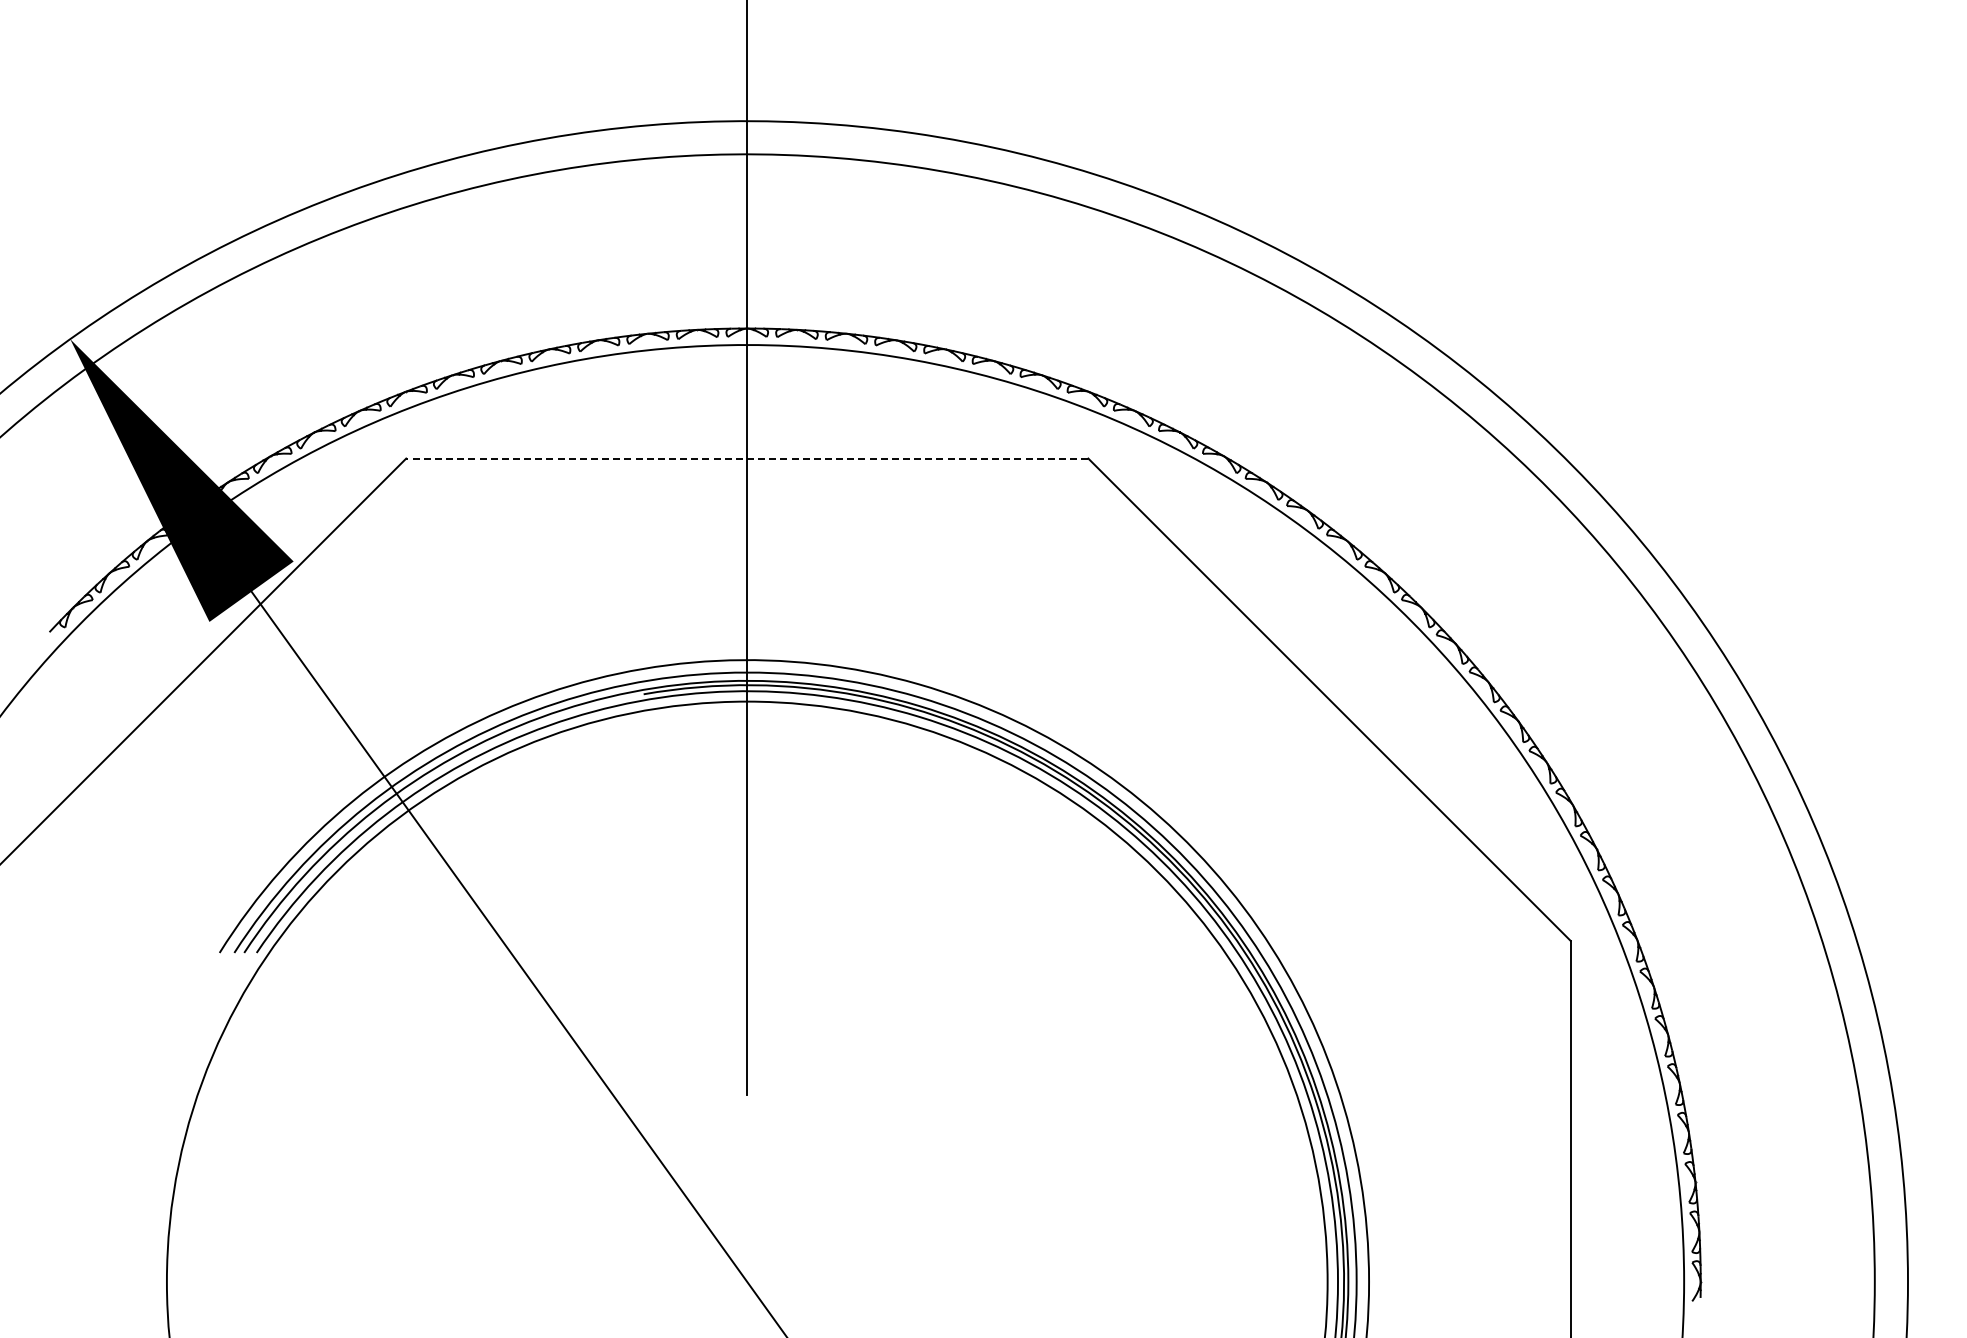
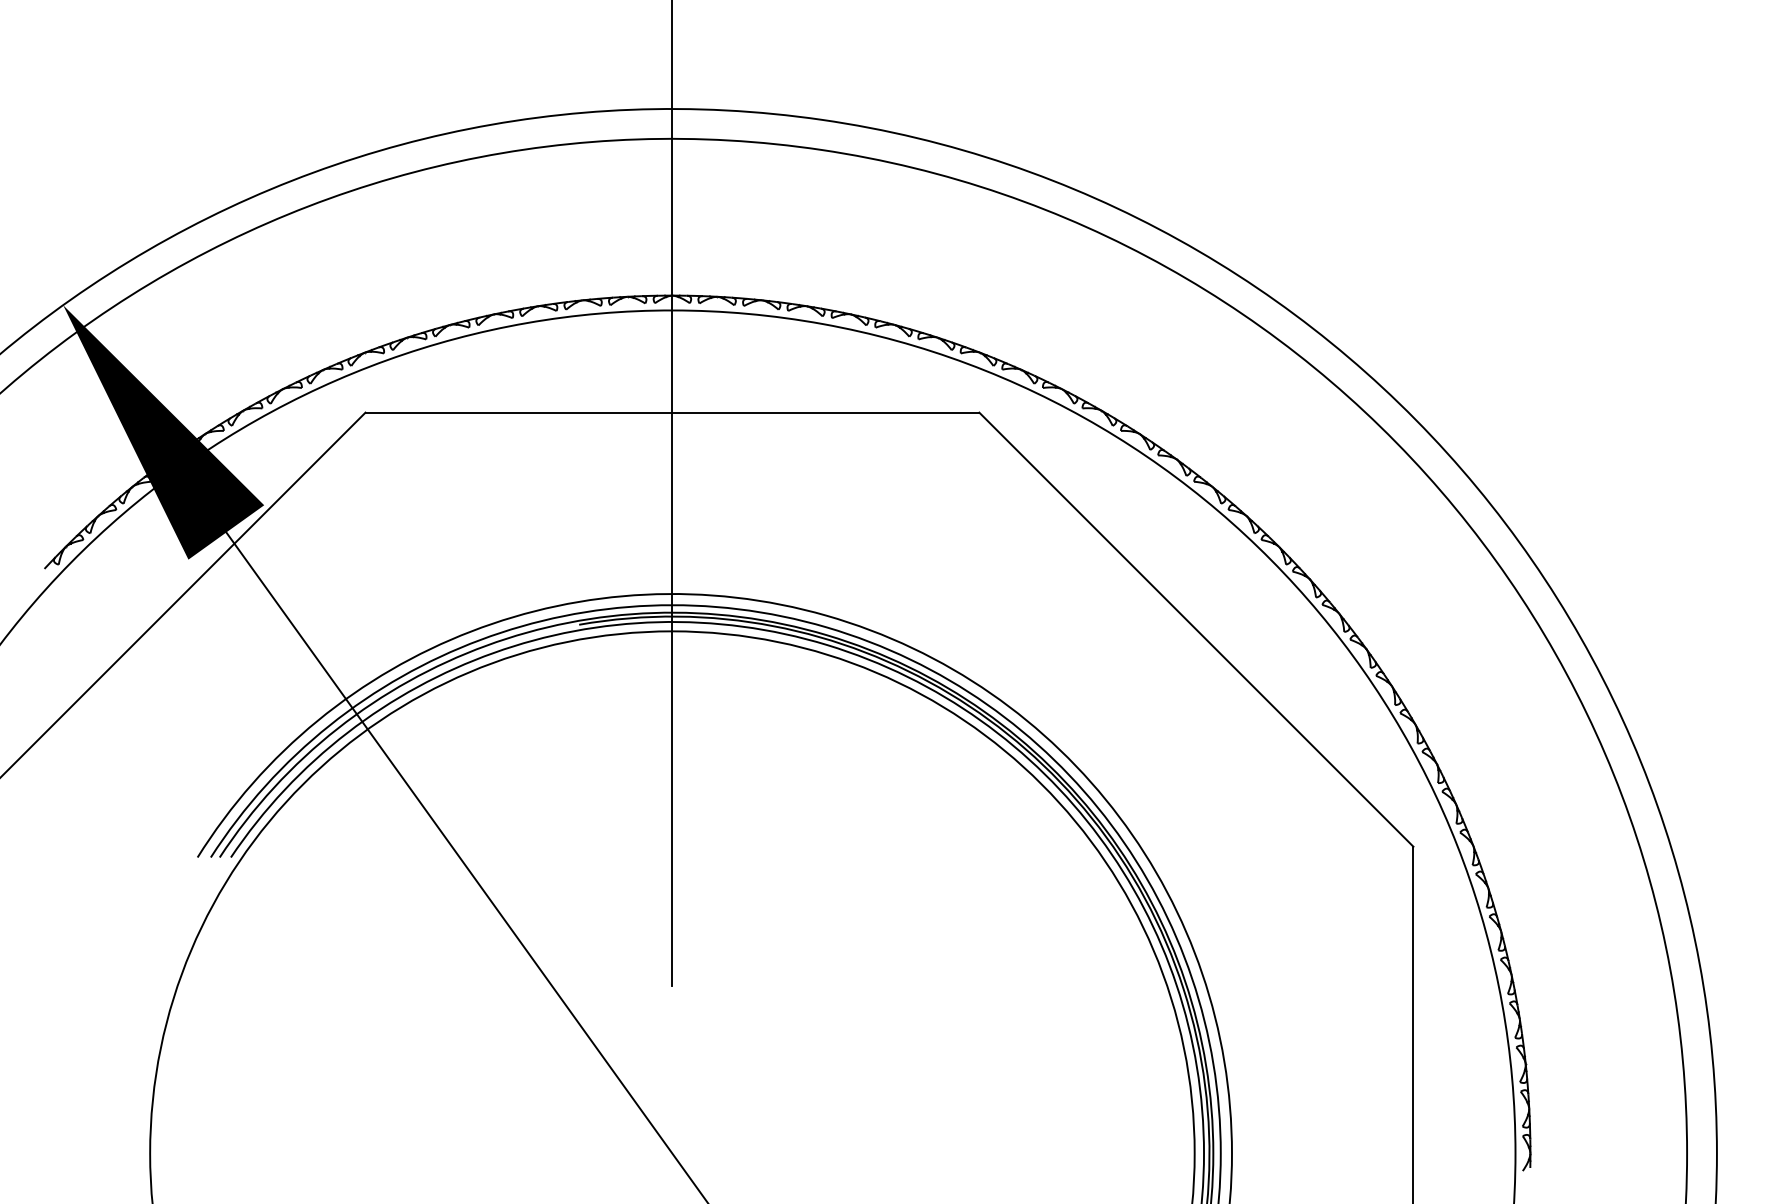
line: (746, 458) -> (671, 412), dashed -> solid

